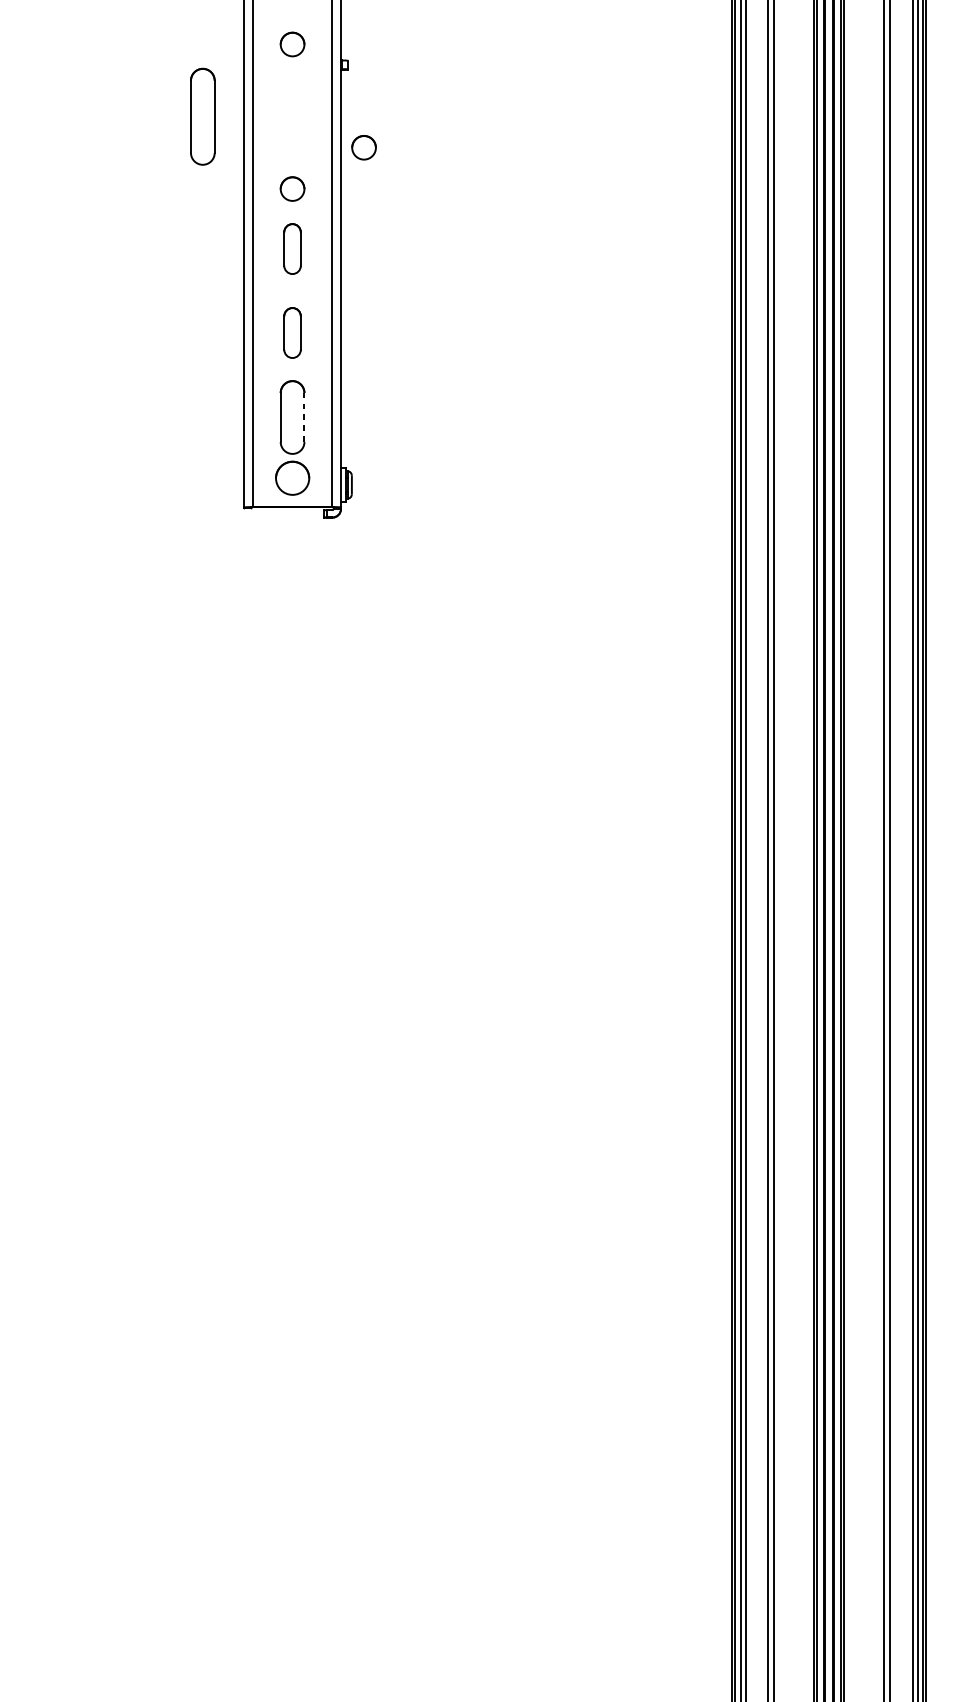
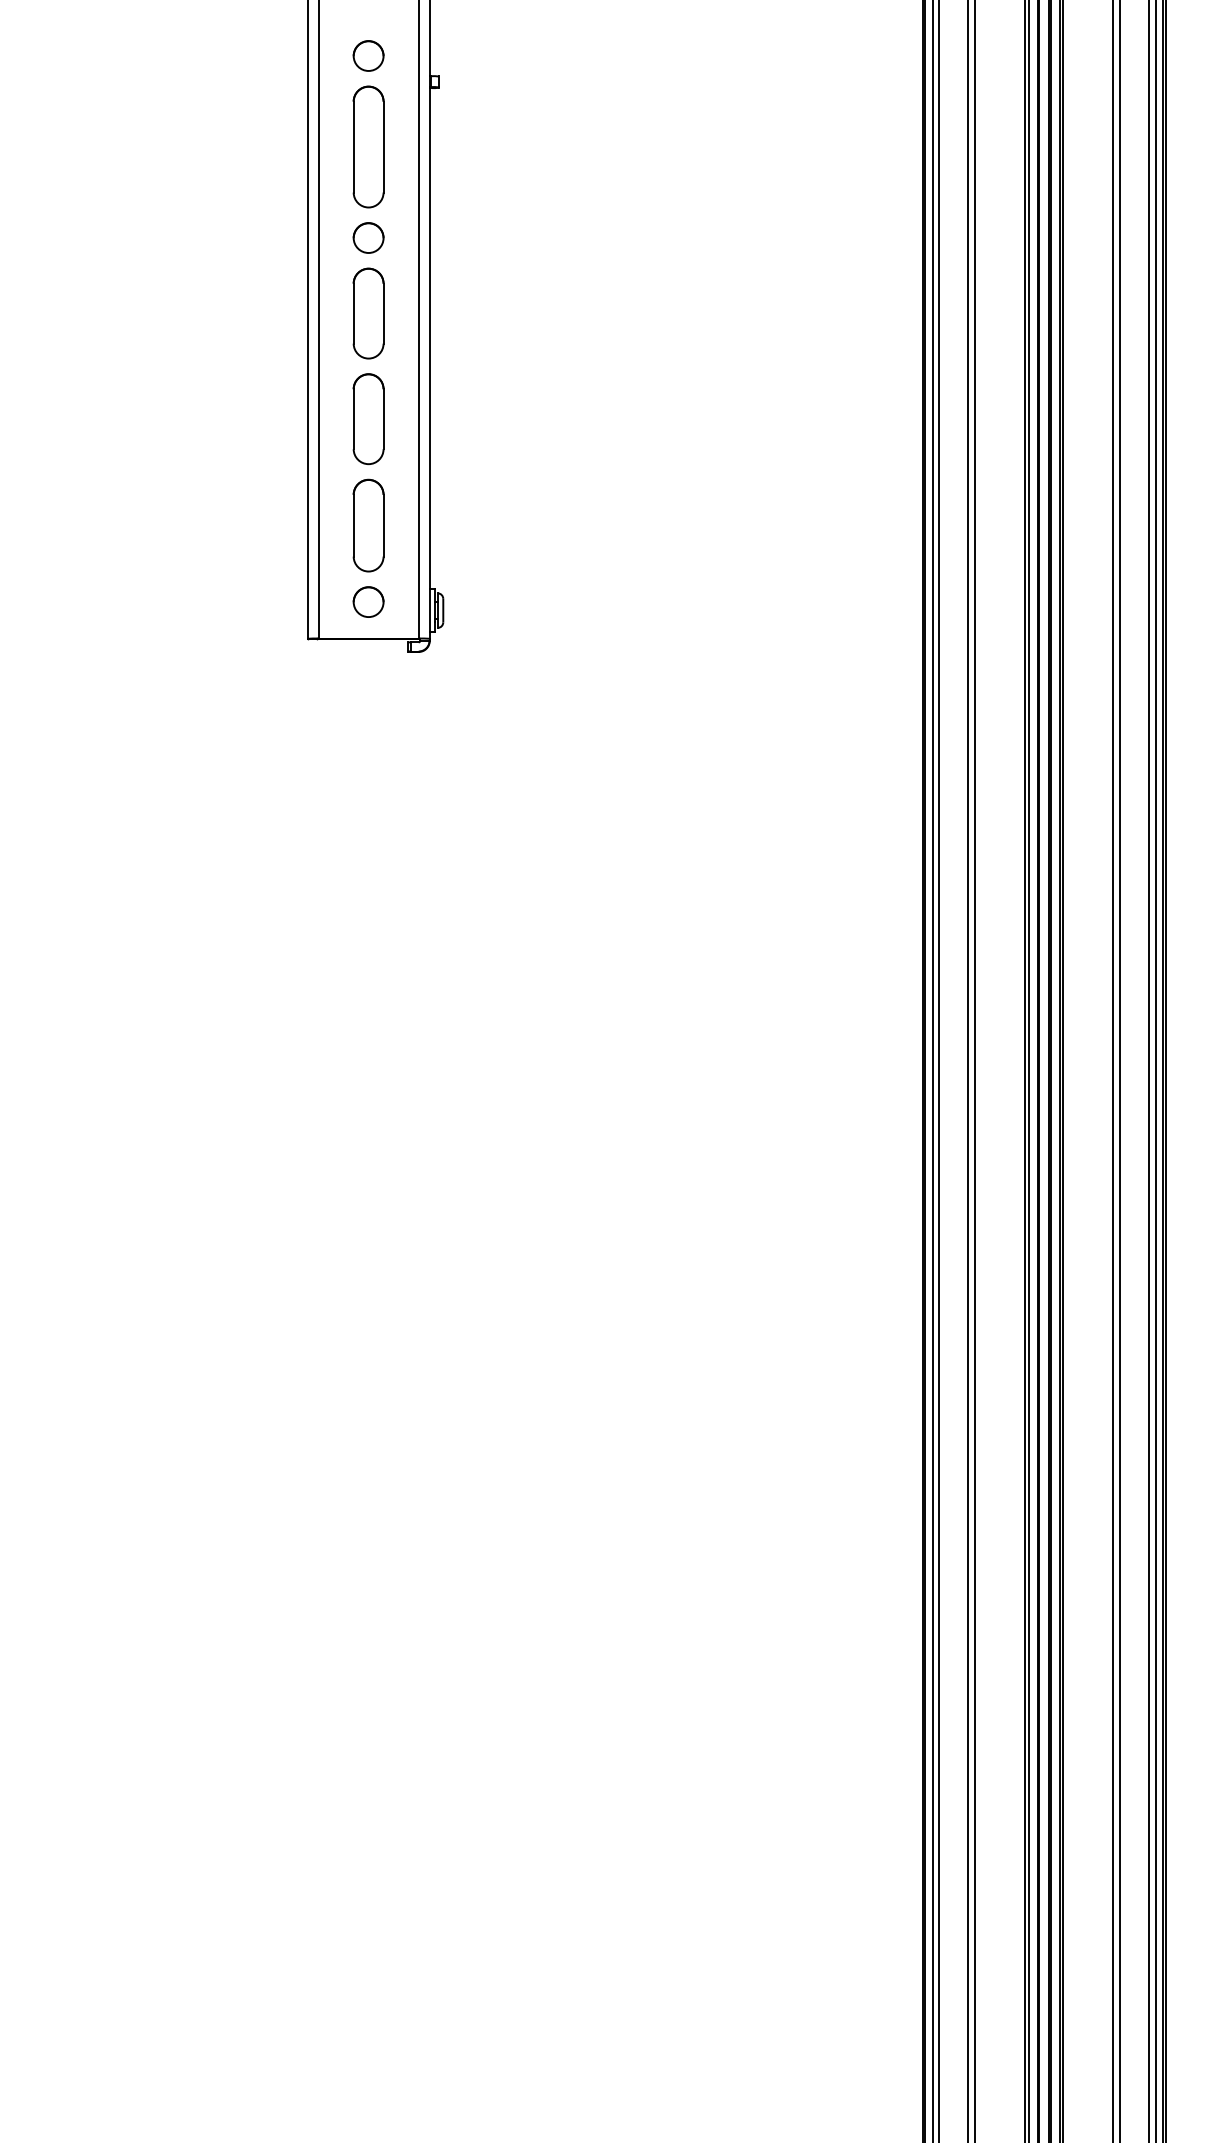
part: (202, 116) -> (368, 146), moved
part: (363, 147) -> (458, 185), removed
part: (292, 248) -> (368, 313), size x1.43
part: (292, 333) -> (368, 419), size x1.43
line: (304, 417) -> (383, 525), dashed -> solid
part: (292, 477) -> (368, 601), size x0.71

